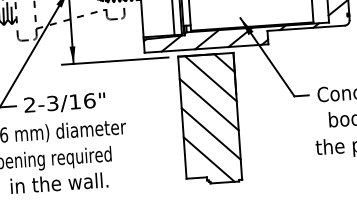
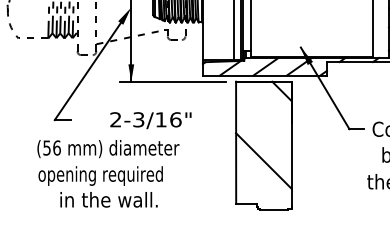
line: (211, 78) -> (267, 105), removed
text: (64, 103) -> (150, 120), moved
line: (208, 104) -> (263, 131), removed
line: (208, 159) -> (259, 186), removed

